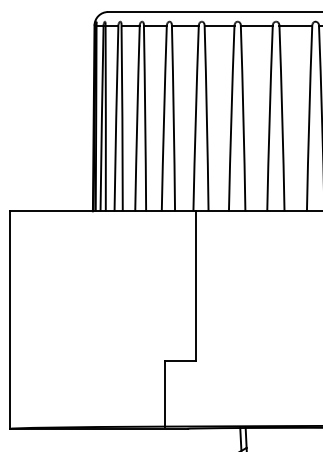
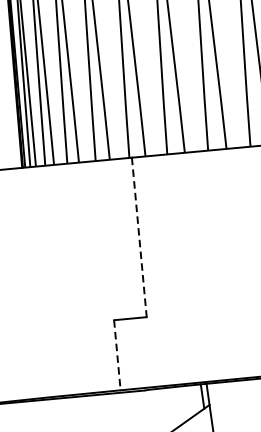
line: (195, 286) -> (139, 237), solid -> dashed
line: (165, 393) -> (117, 354), solid -> dashed

